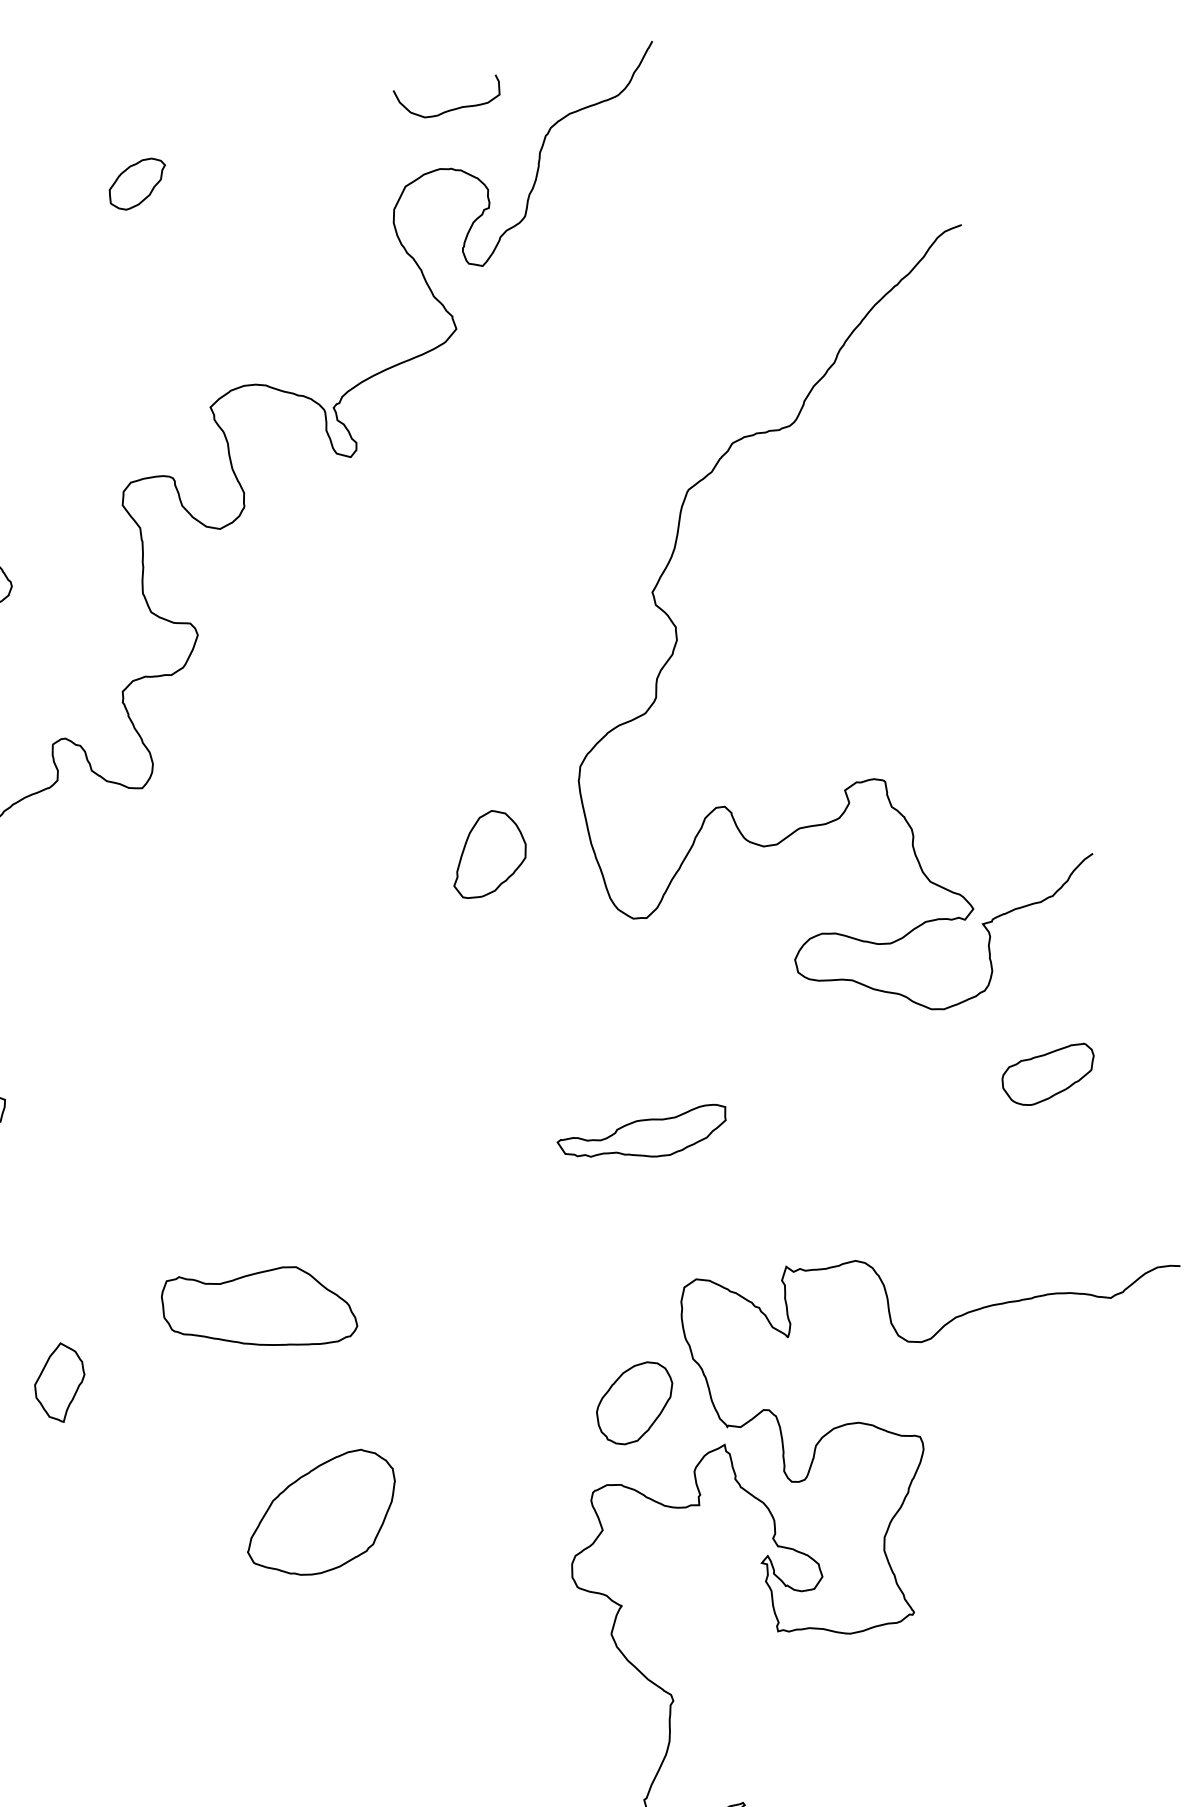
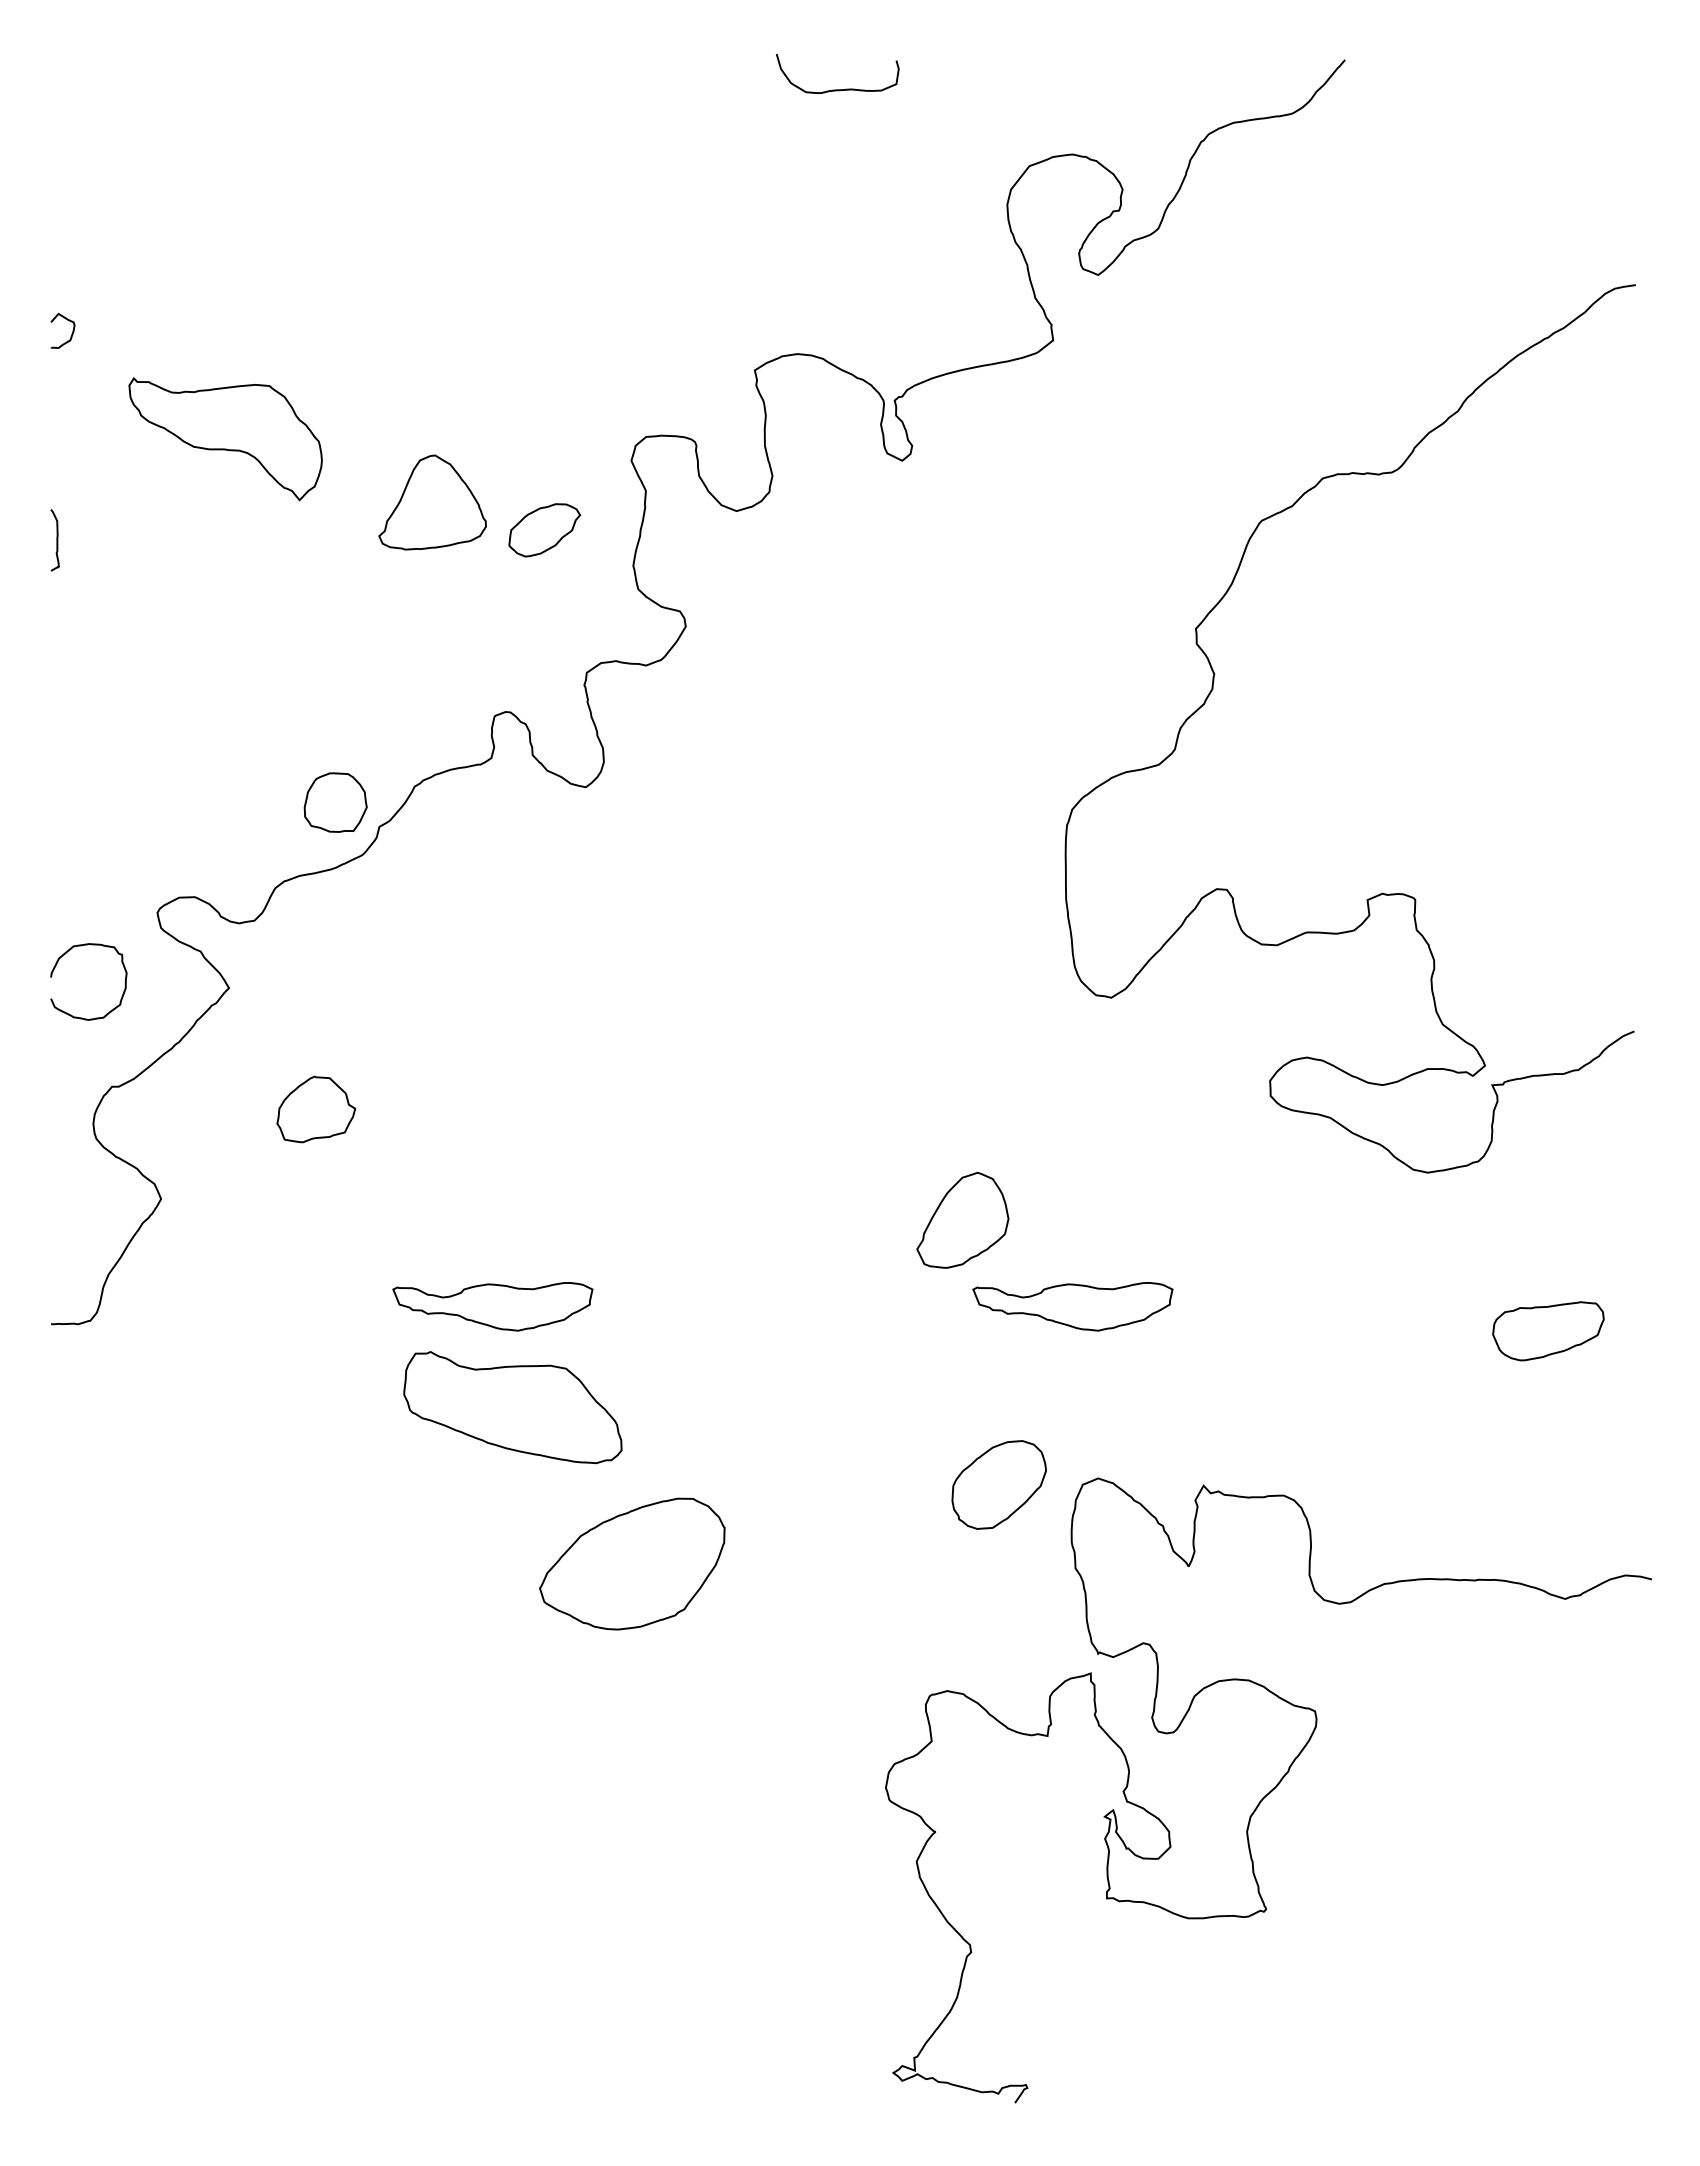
curve: (450, 109) -> (837, 89), moved
part: (137, 184) -> (544, 530), moved
curve: (677, 640) -> (1213, 689), moved
part: (487, 852) -> (962, 1219), moved
part: (155, 1242) -> (492, 1306), added
part: (257, 1309) -> (512, 1407), moved
part: (59, 1382) -> (349, 1443), removed
part: (634, 1403) -> (998, 1484), moved
part: (321, 1514) -> (632, 1563), moved

